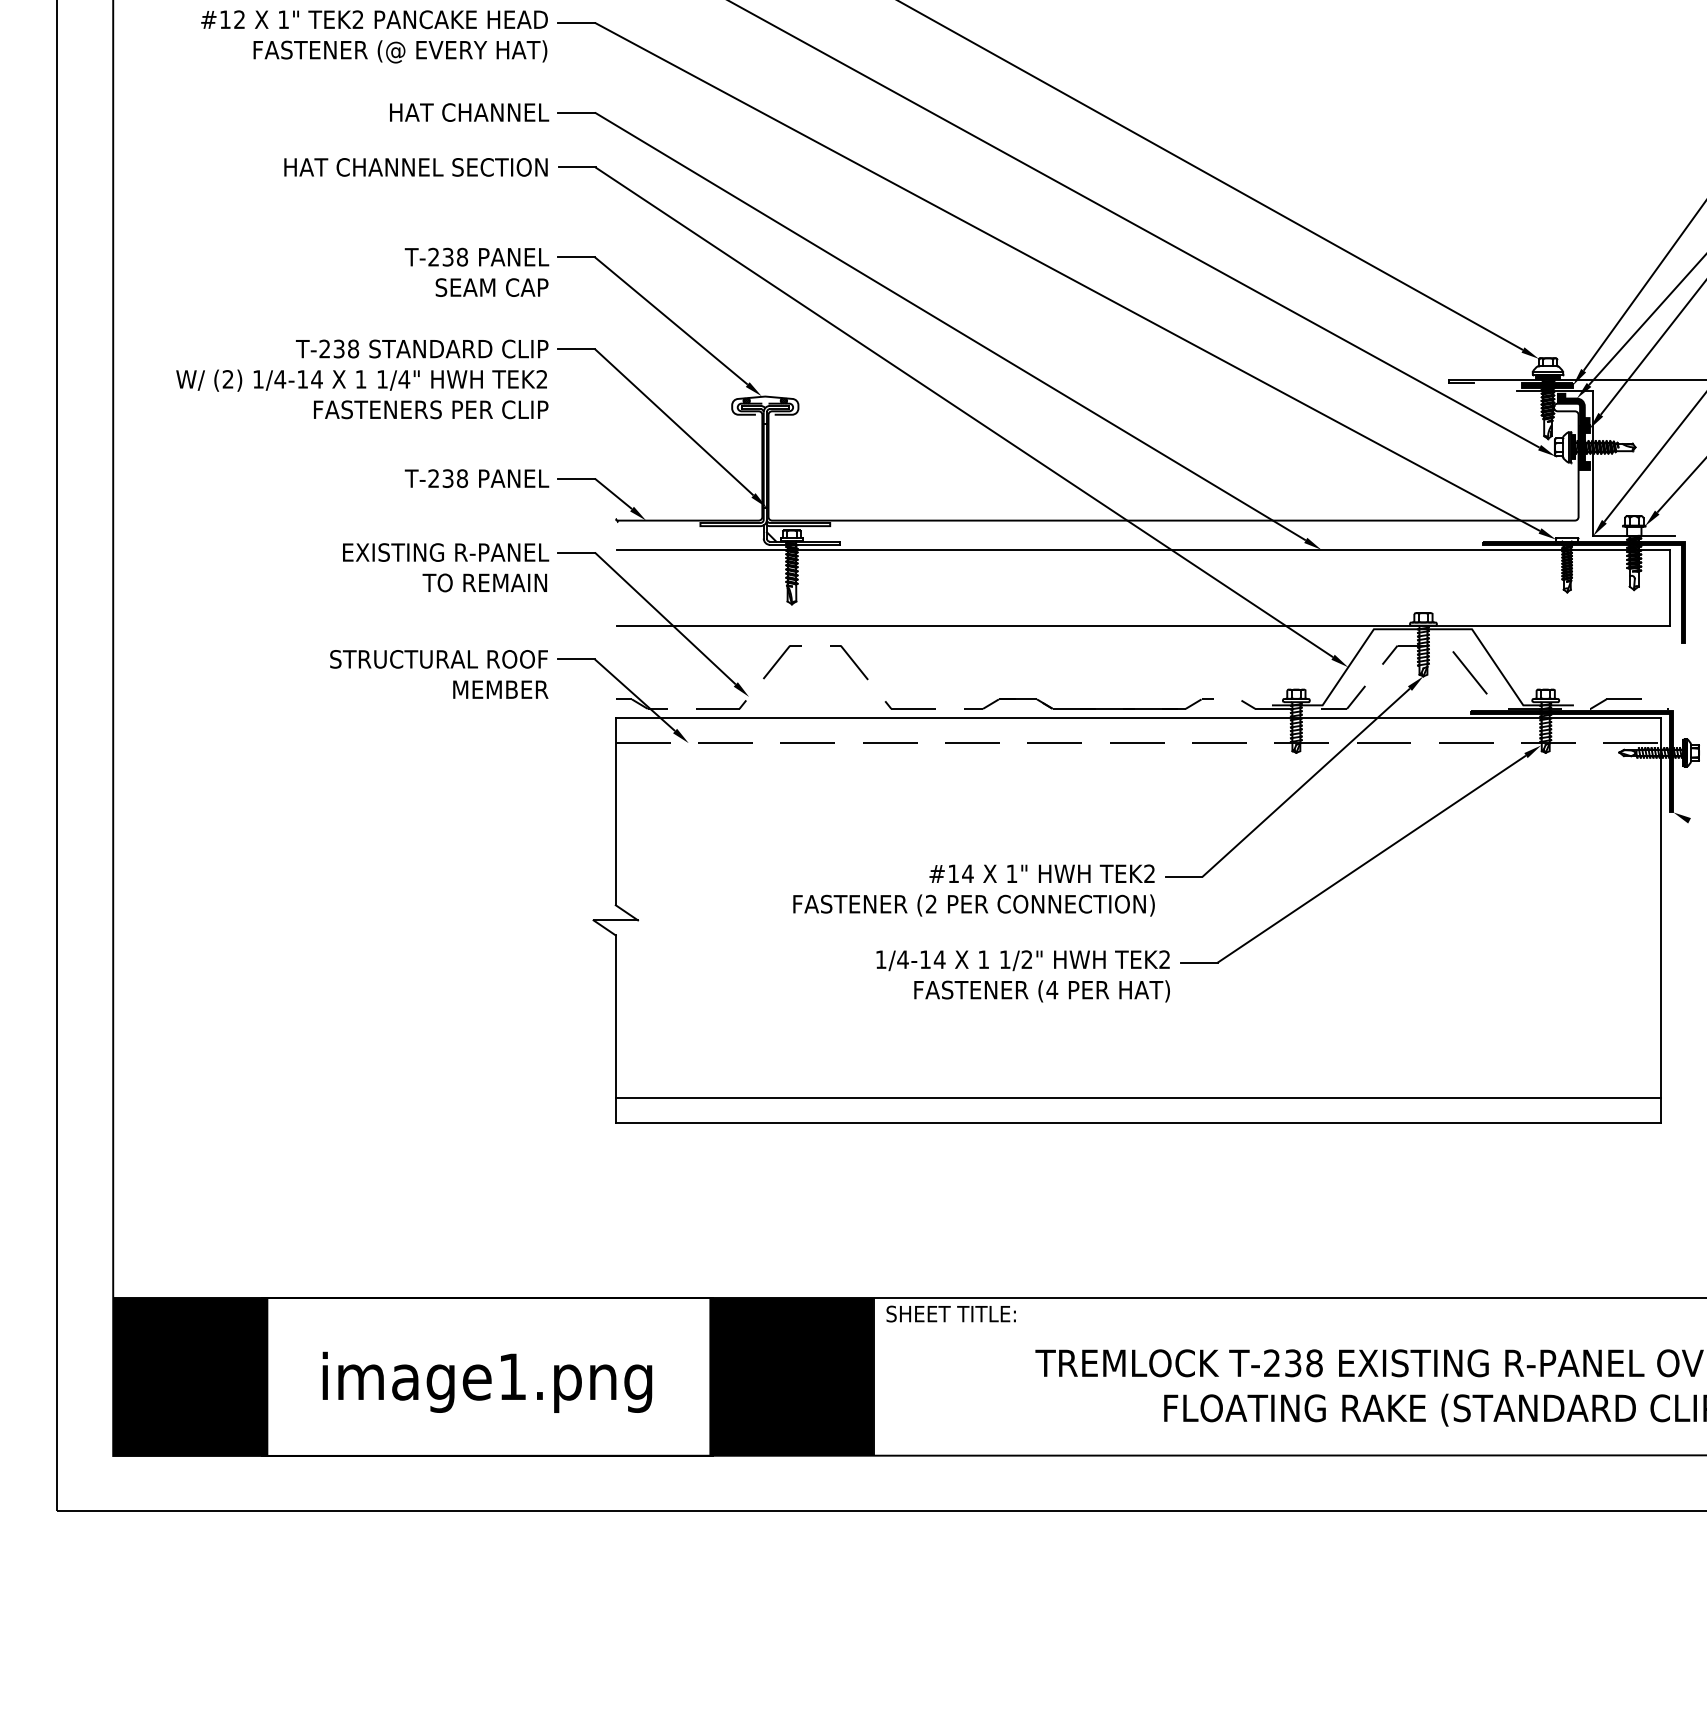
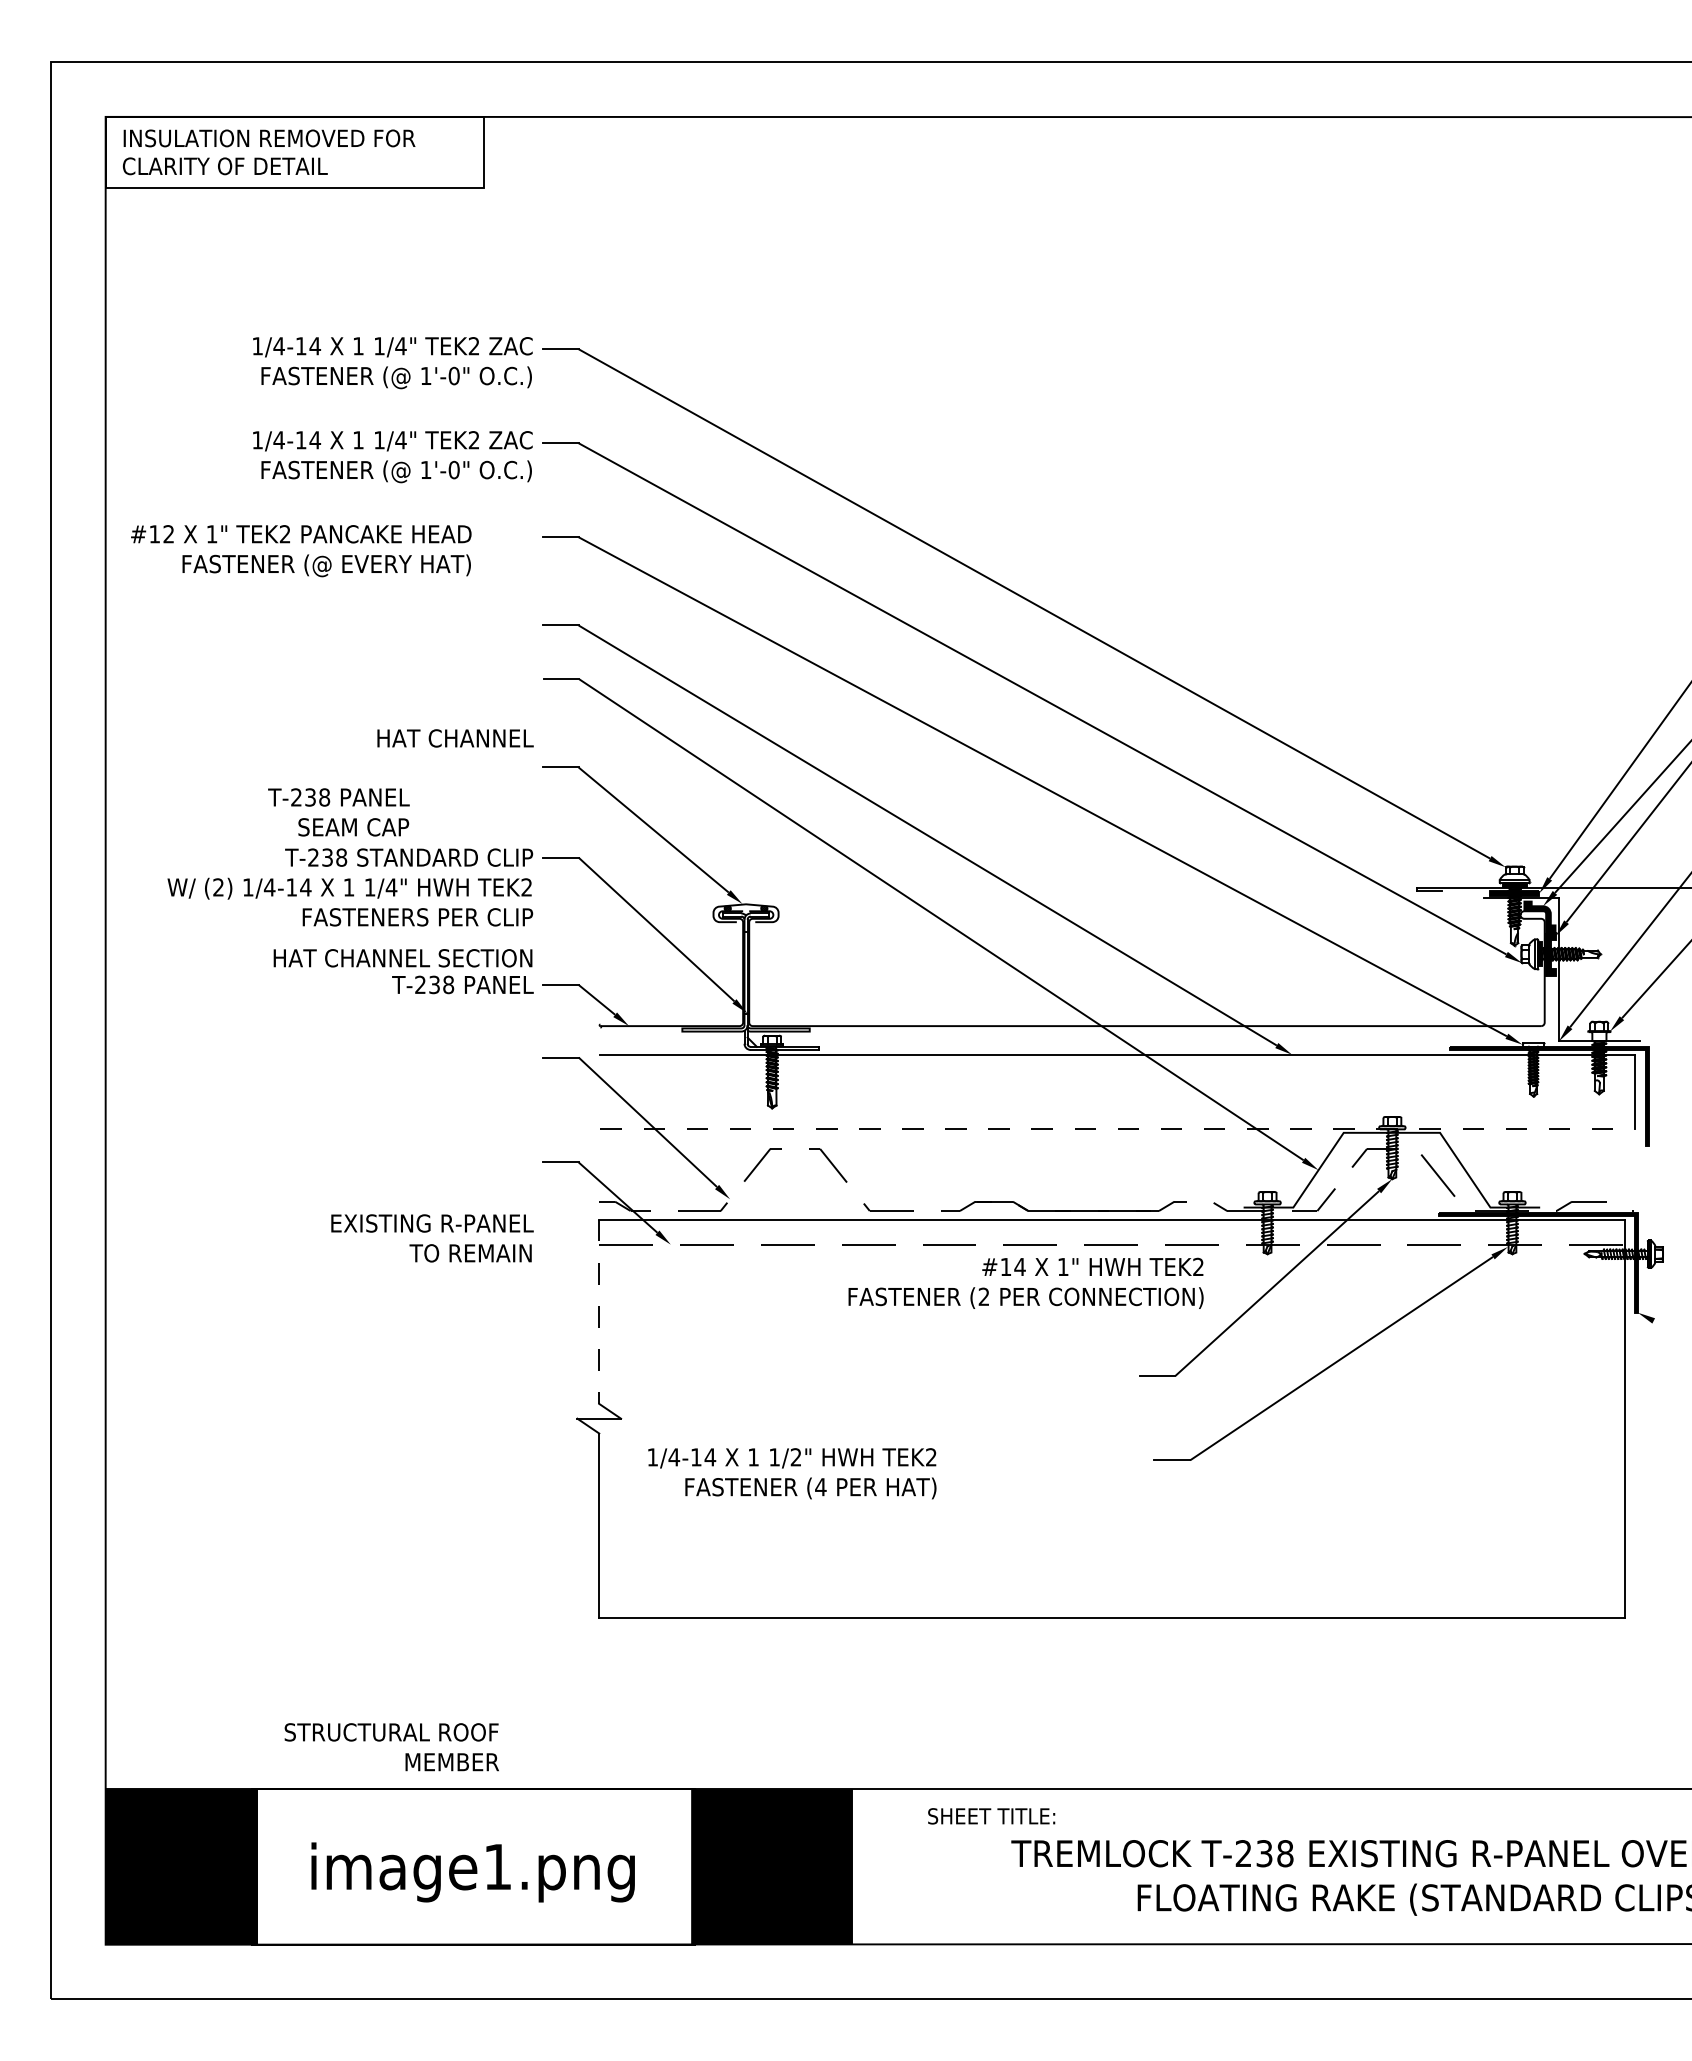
text: (374, 37) -> (301, 551), moved
text: (469, 112) -> (455, 738), moved
text: (415, 167) -> (402, 958), moved
text: (476, 272) -> (338, 812), moved
text: (446, 567) -> (432, 1238), moved
line: (1144, 625) -> (1118, 1129), solid -> dashed
text: (438, 674) -> (391, 1747), moved
line: (616, 812) -> (599, 1312), solid -> dashed
text: (973, 889) -> (1025, 1282), moved
text: (1023, 976) -> (792, 1473), moved
line: (1138, 1097) -> (1112, 1592), removed
text: (951, 1314) -> (991, 1816), moved

